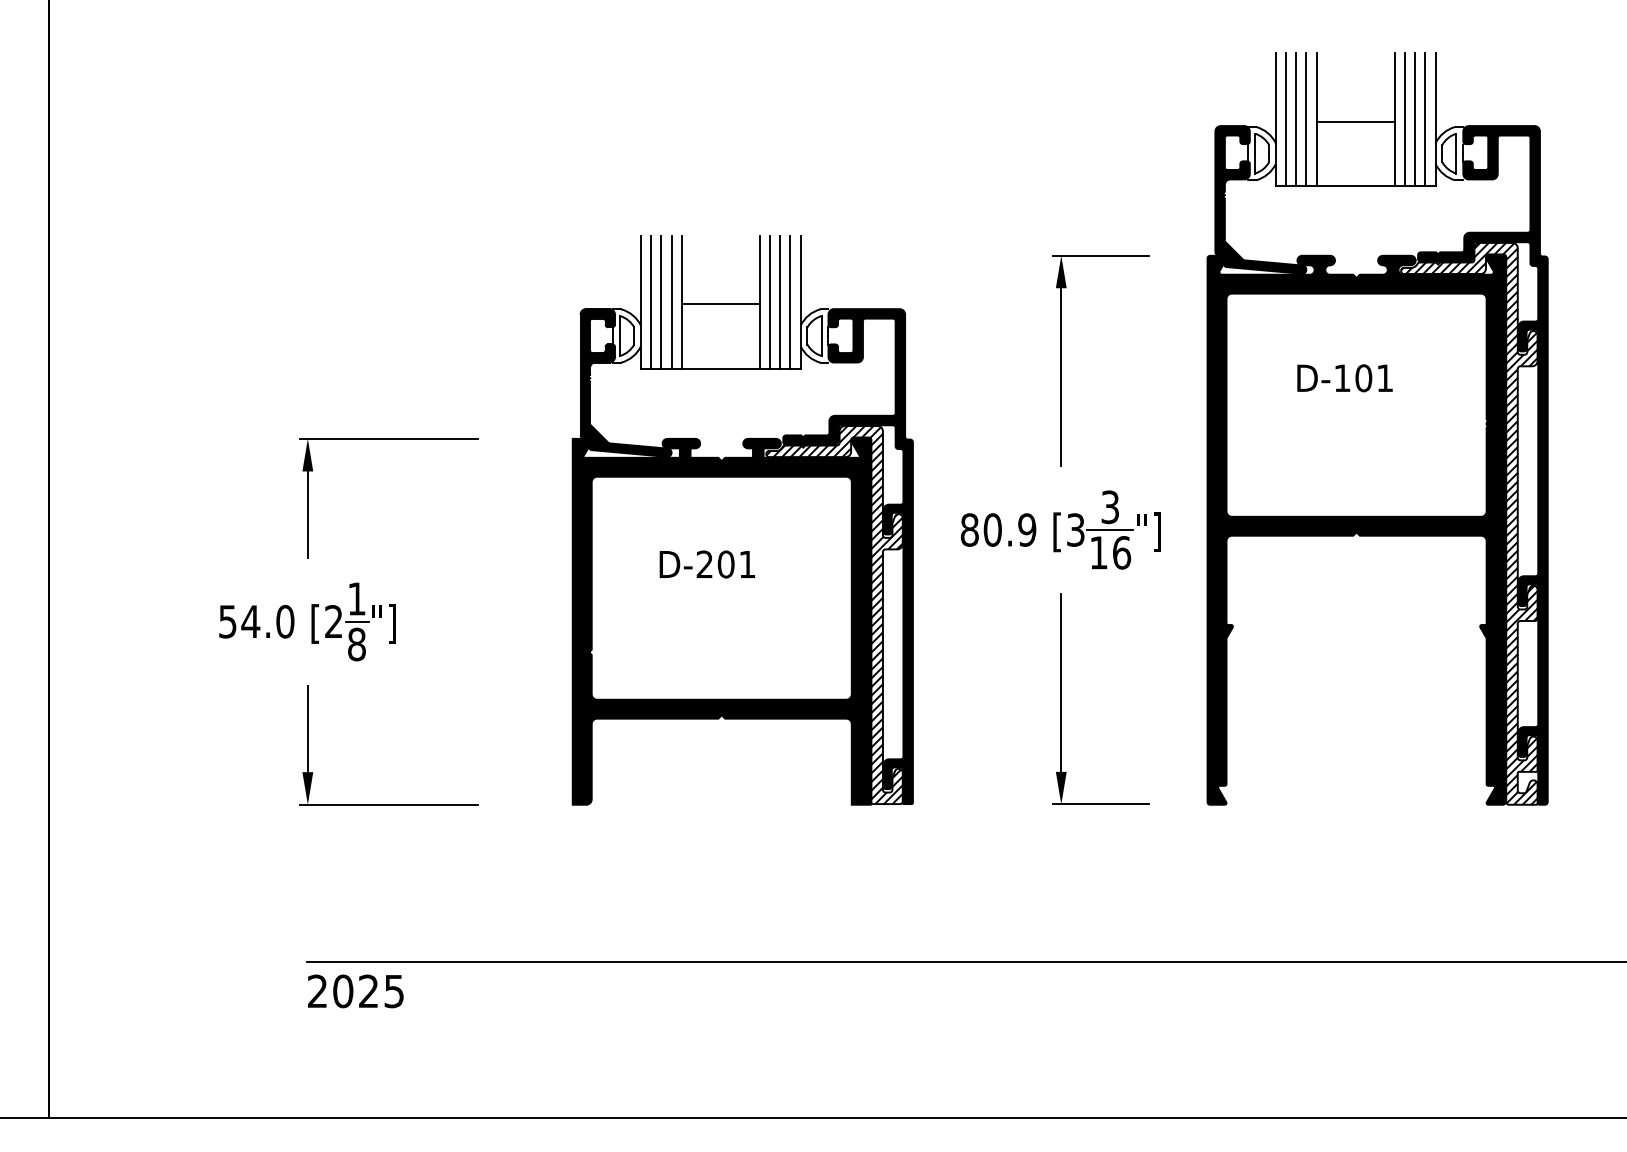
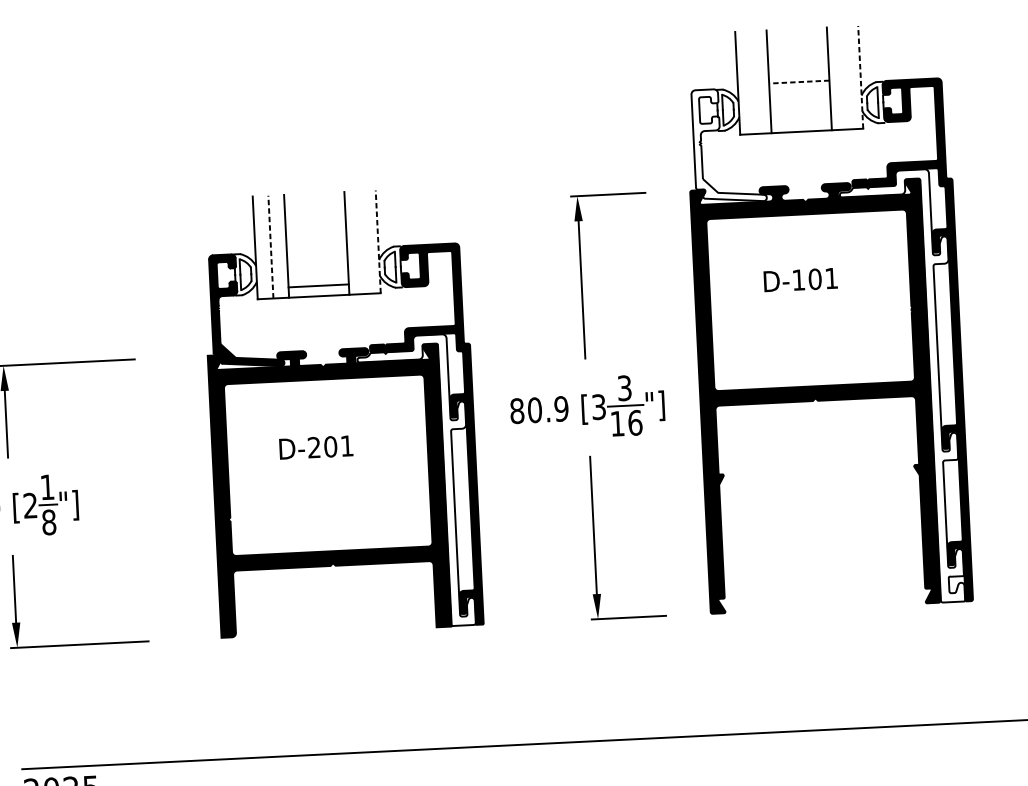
line: (1286, 119) -> (745, 82), removed
line: (1296, 119) -> (753, 82), removed
line: (1306, 119) -> (761, 81), removed
line: (1405, 119) -> (837, 78), removed
line: (1415, 119) -> (845, 77), removed
line: (1425, 119) -> (852, 77), removed
line: (1435, 119) -> (860, 77), solid -> dashed
line: (1355, 122) -> (799, 82), solid -> dashed
fill: (1260, 199) -> (728, 145), removed
line: (651, 301) -> (263, 246), removed
line: (671, 301) -> (278, 246), removed
line: (770, 301) -> (354, 242), removed
line: (780, 301) -> (362, 242), removed
line: (790, 301) -> (370, 241), removed
line: (661, 302) -> (271, 247), solid -> dashed
line: (800, 302) -> (378, 242), solid -> dashed
line: (720, 304) -> (318, 285), moved
hatch: (1469, 523) -> (902, 387), removed
hatch: (834, 614) -> (416, 481), removed

